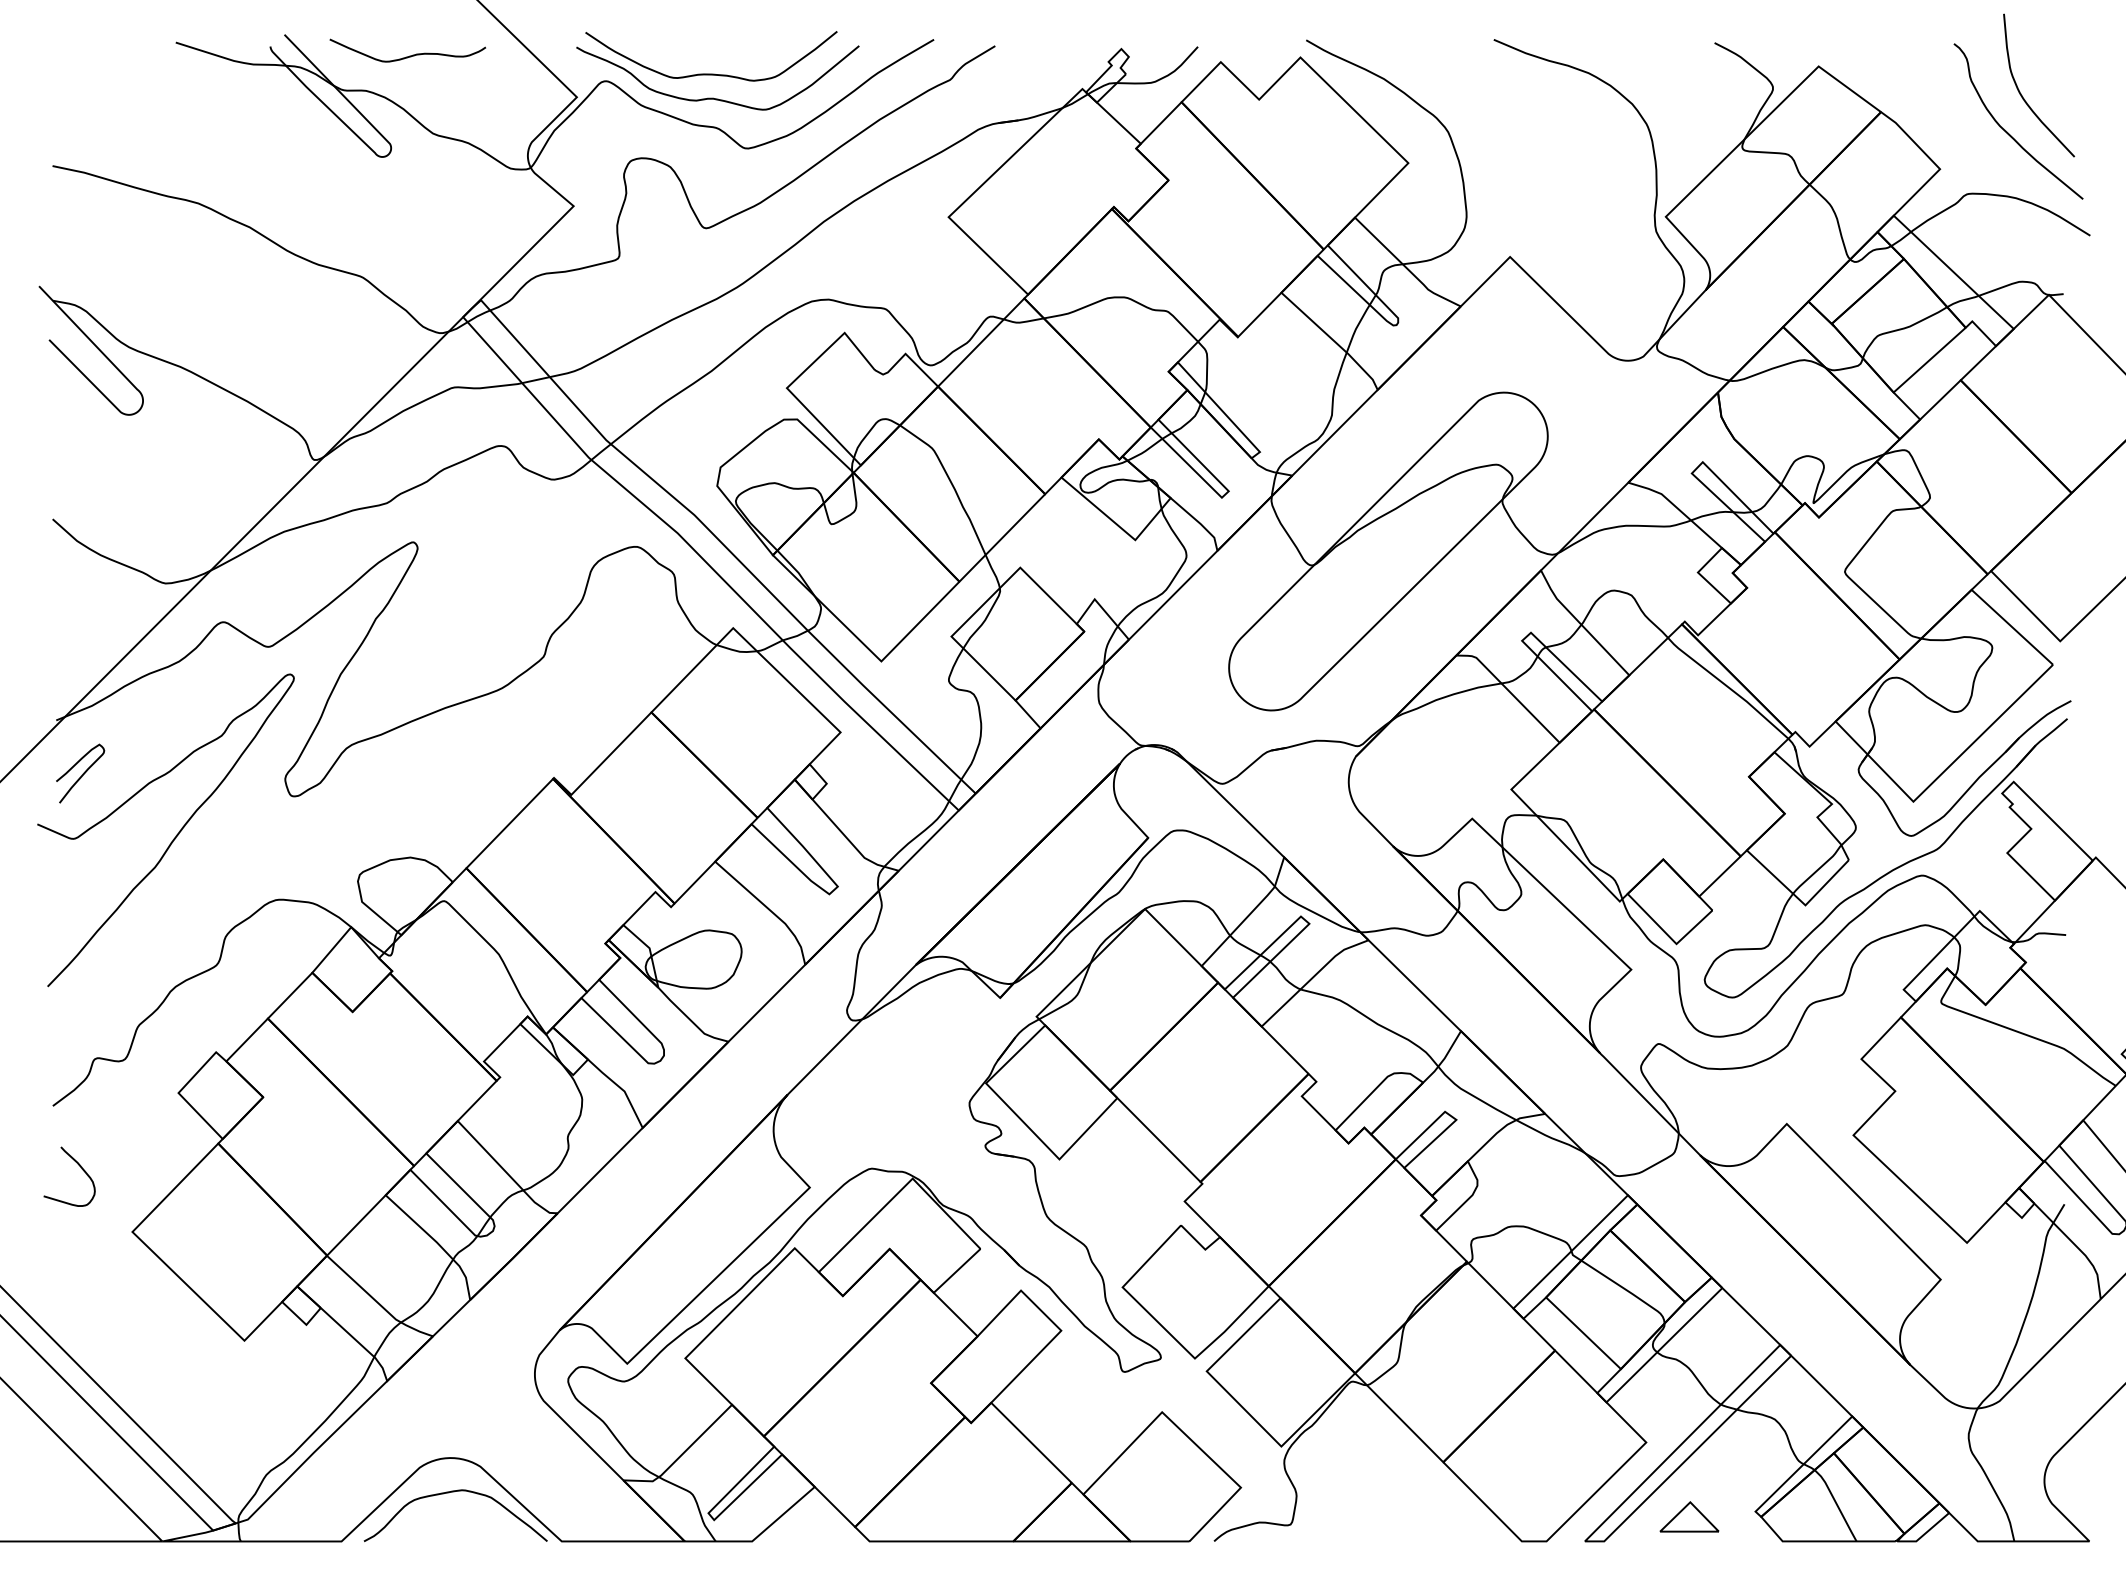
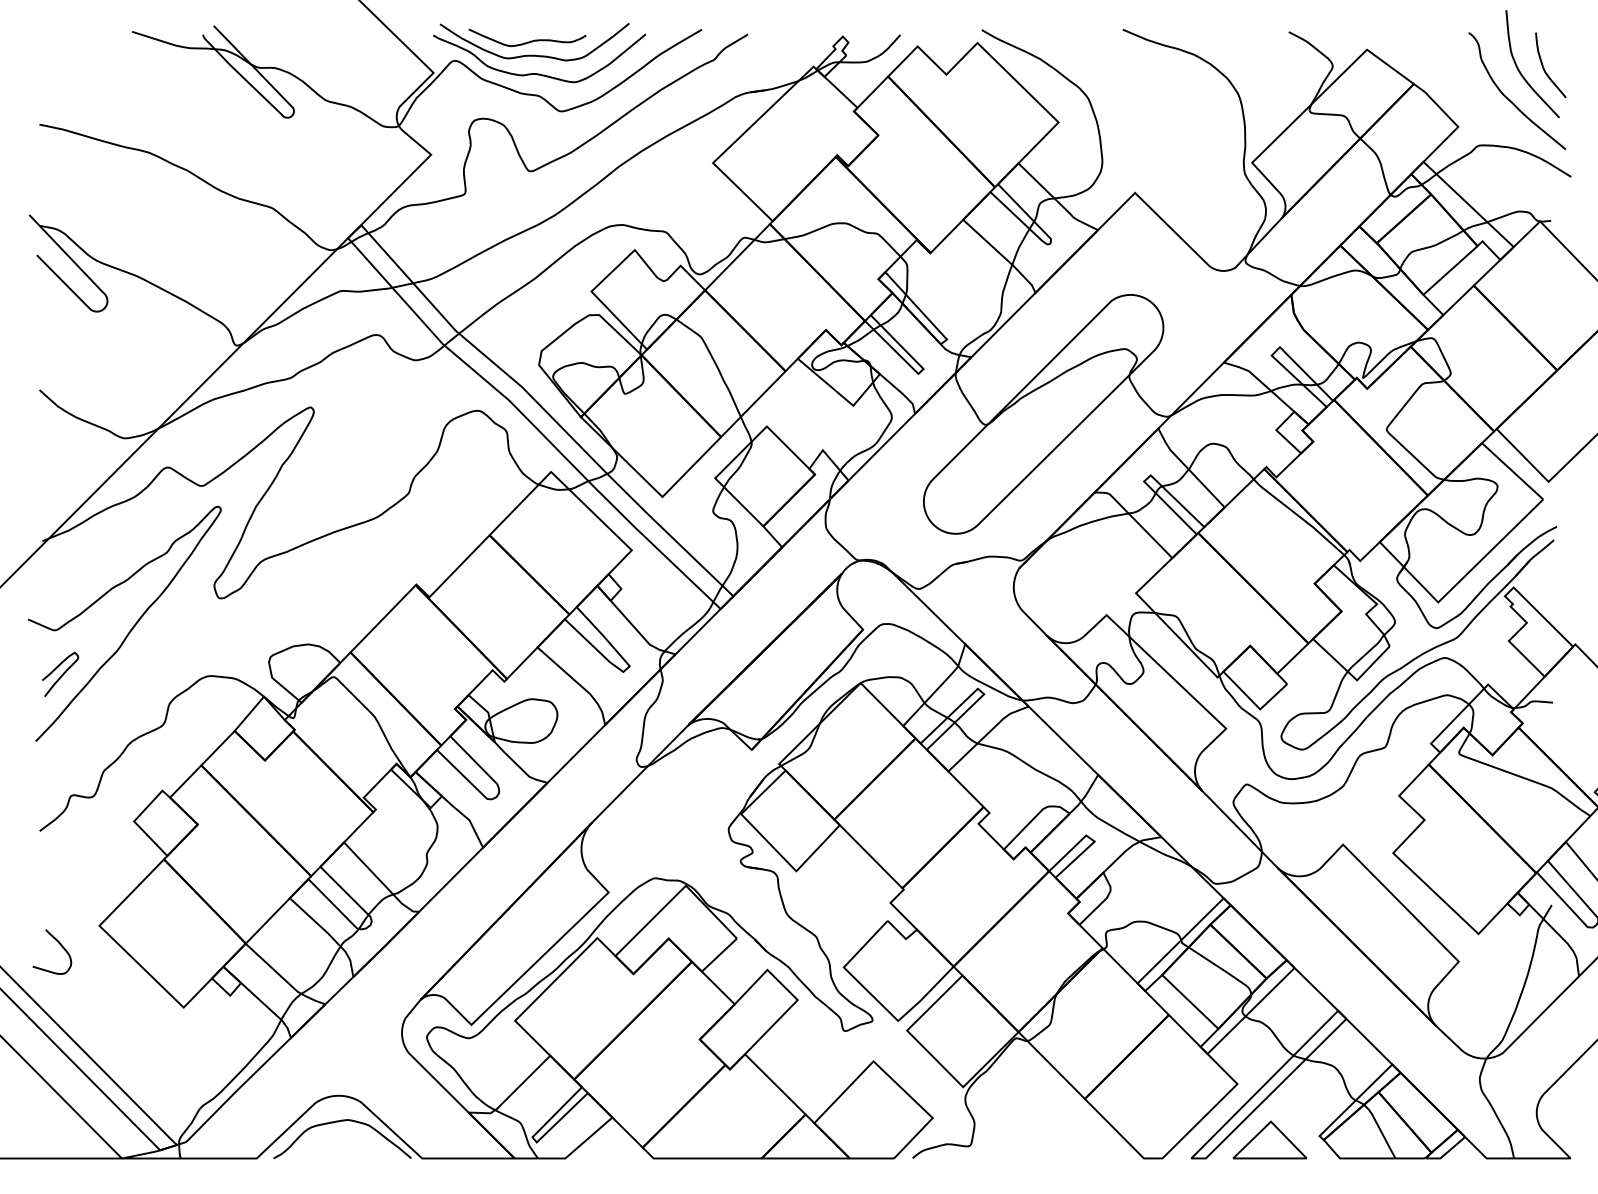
curve: (409, 55) -> (528, 41), moved
curve: (2054, 90) -> (1544, 67), added
curve: (82, 773) -> (61, 674), moved
curve: (81, 1169) -> (61, 946), moved
part: (1689, 1516) -> (1269, 1139), size x1.67

